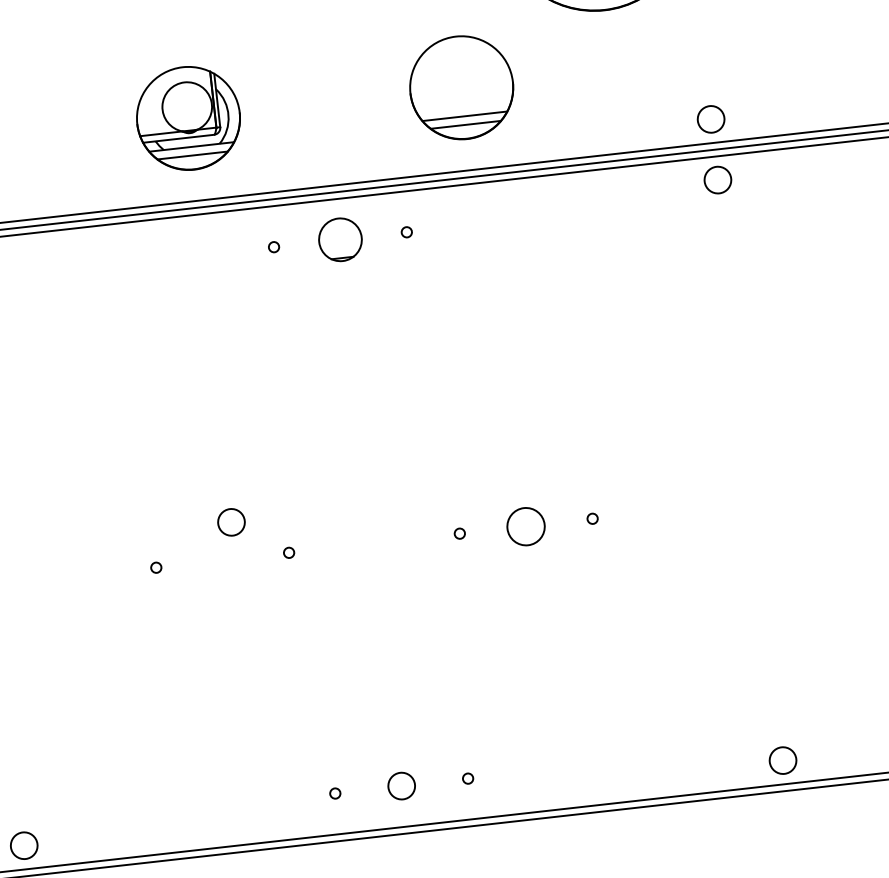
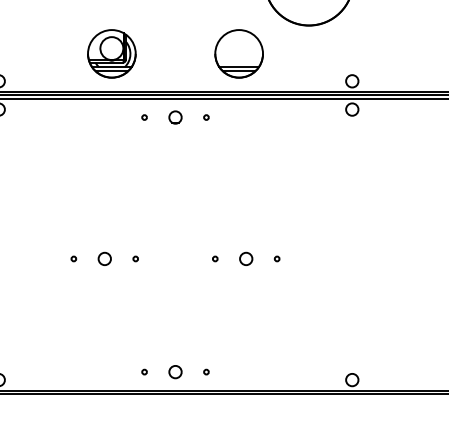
circle: (340, 239) -> (175, 117), size x0.62
circle: (230, 521) -> (104, 258), moved
circle: (526, 525) -> (246, 258), size x0.71

